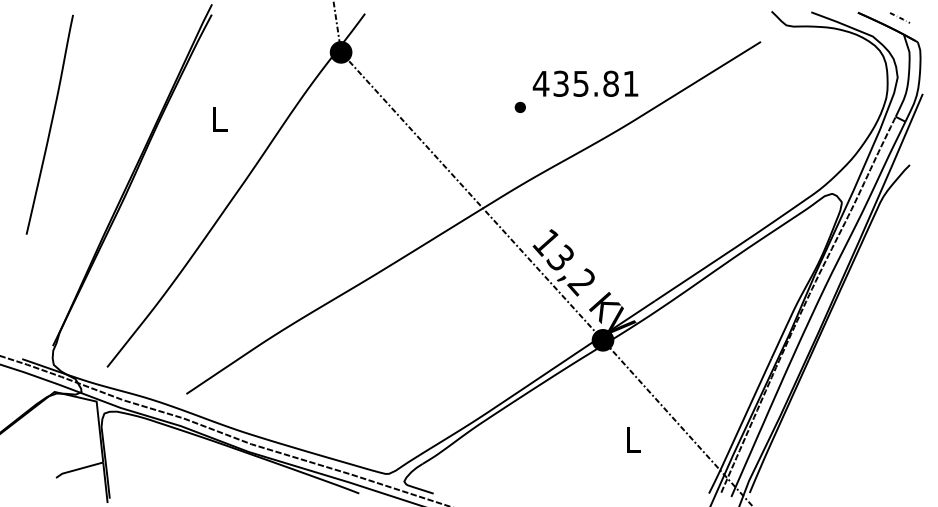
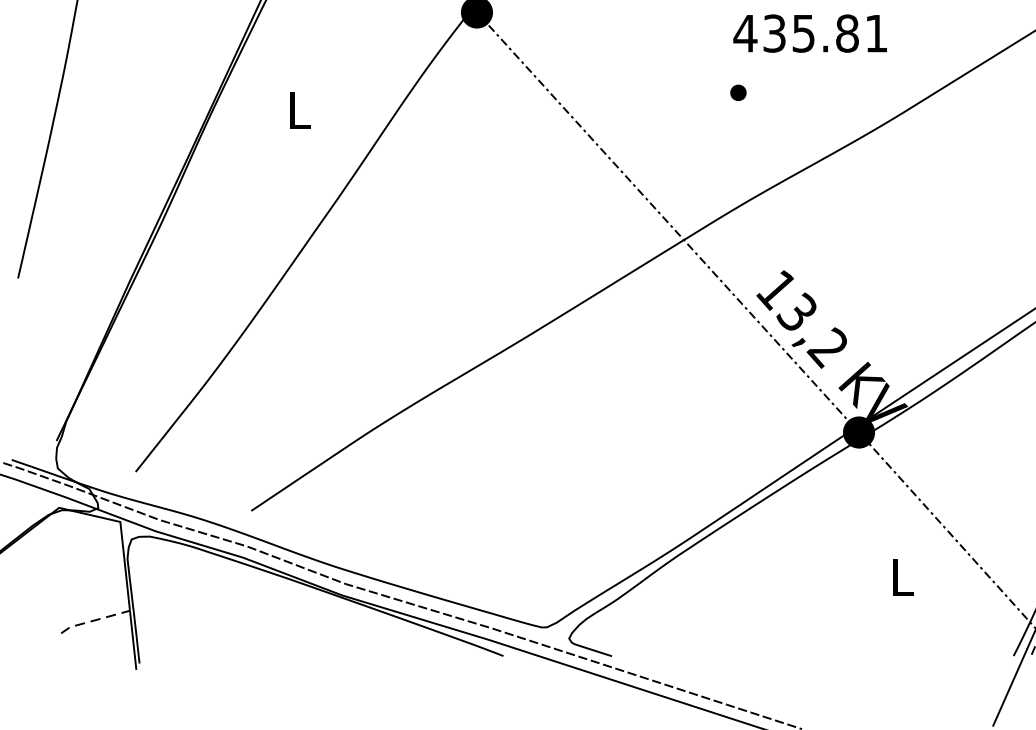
text: (585, 83) -> (810, 33), moved
line: (78, 469) -> (93, 620), solid -> dashed

